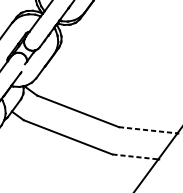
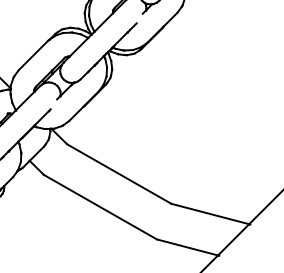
line: (148, 130) -> (210, 214), dashed -> solid
line: (135, 156) -> (187, 247), dashed -> solid

